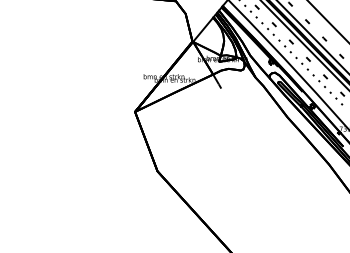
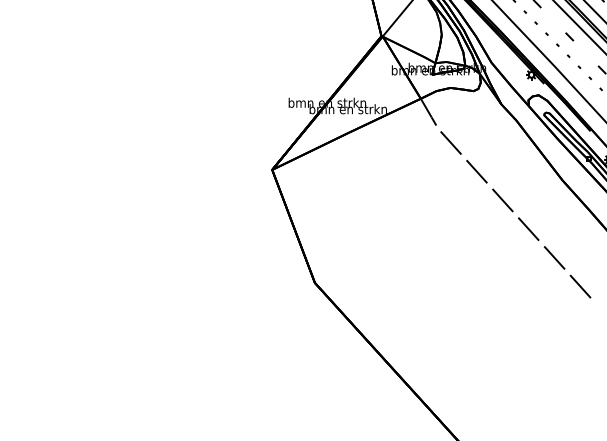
line: (262, 134) -> (514, 212), added

